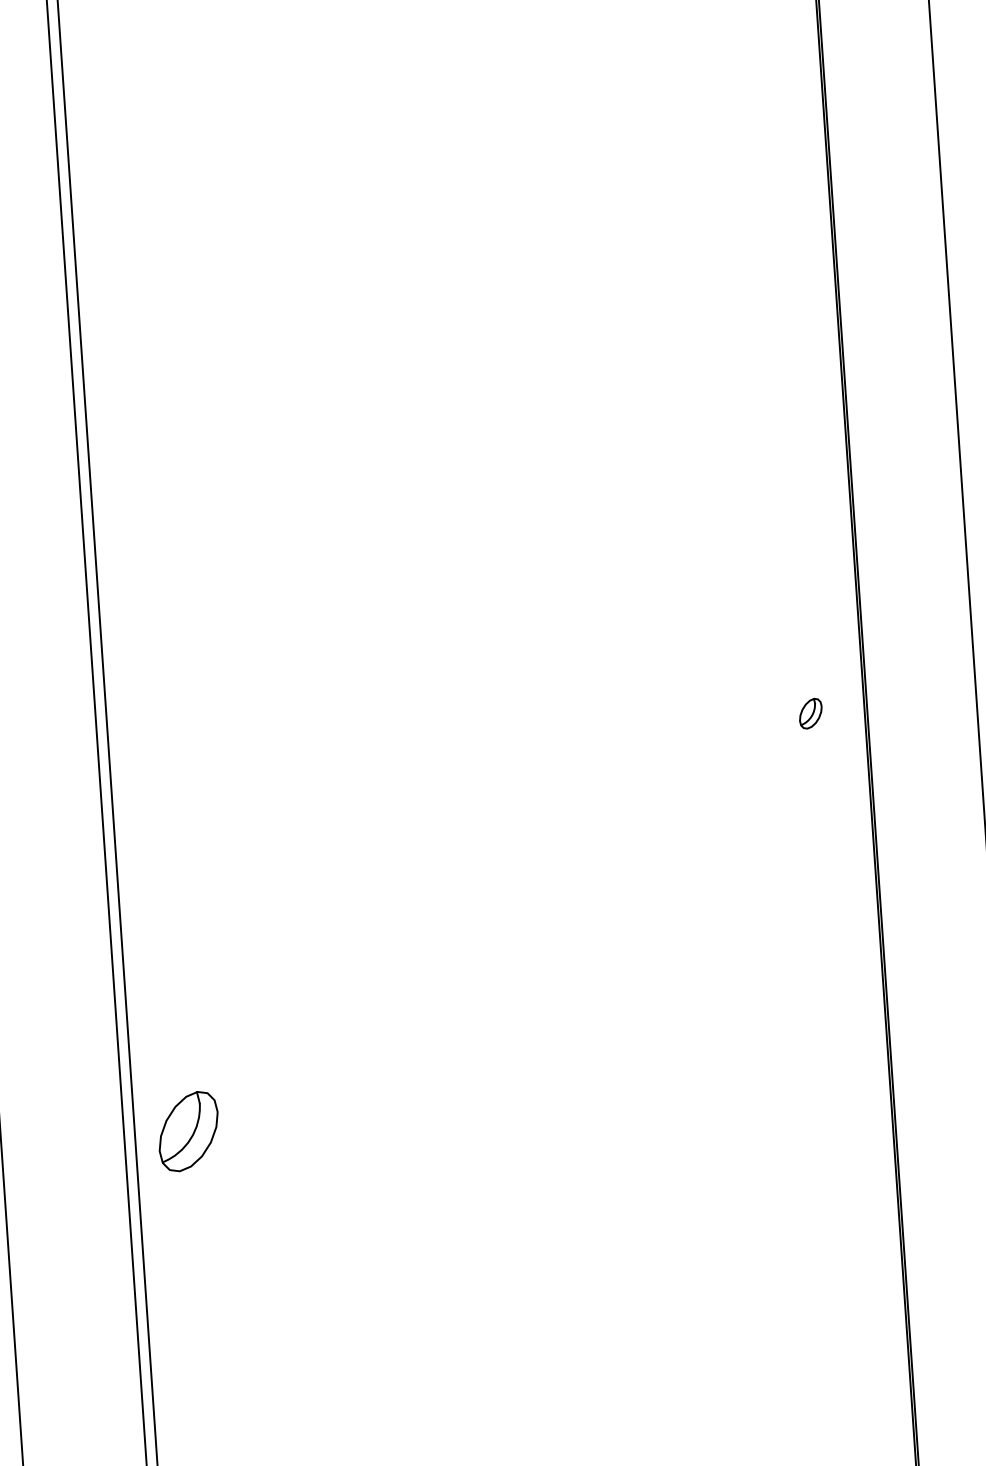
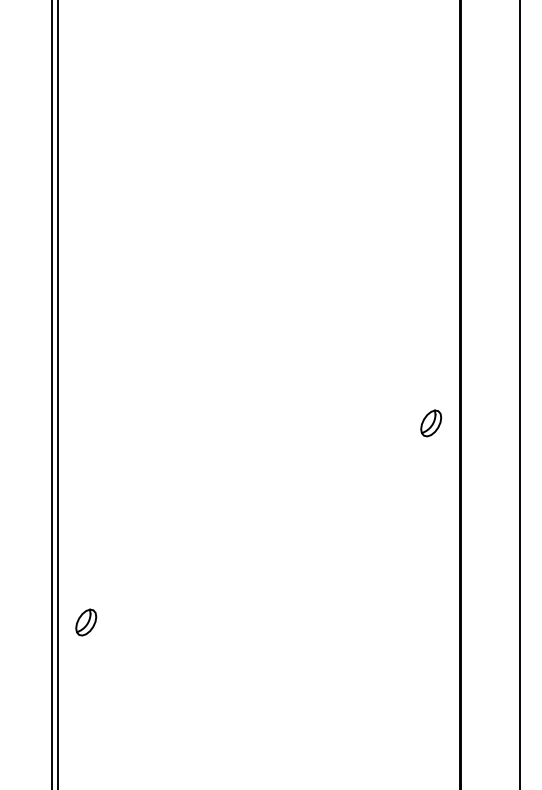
part: (811, 713) -> (431, 423), size x1.67
part: (189, 1131) -> (86, 622), size x0.62

